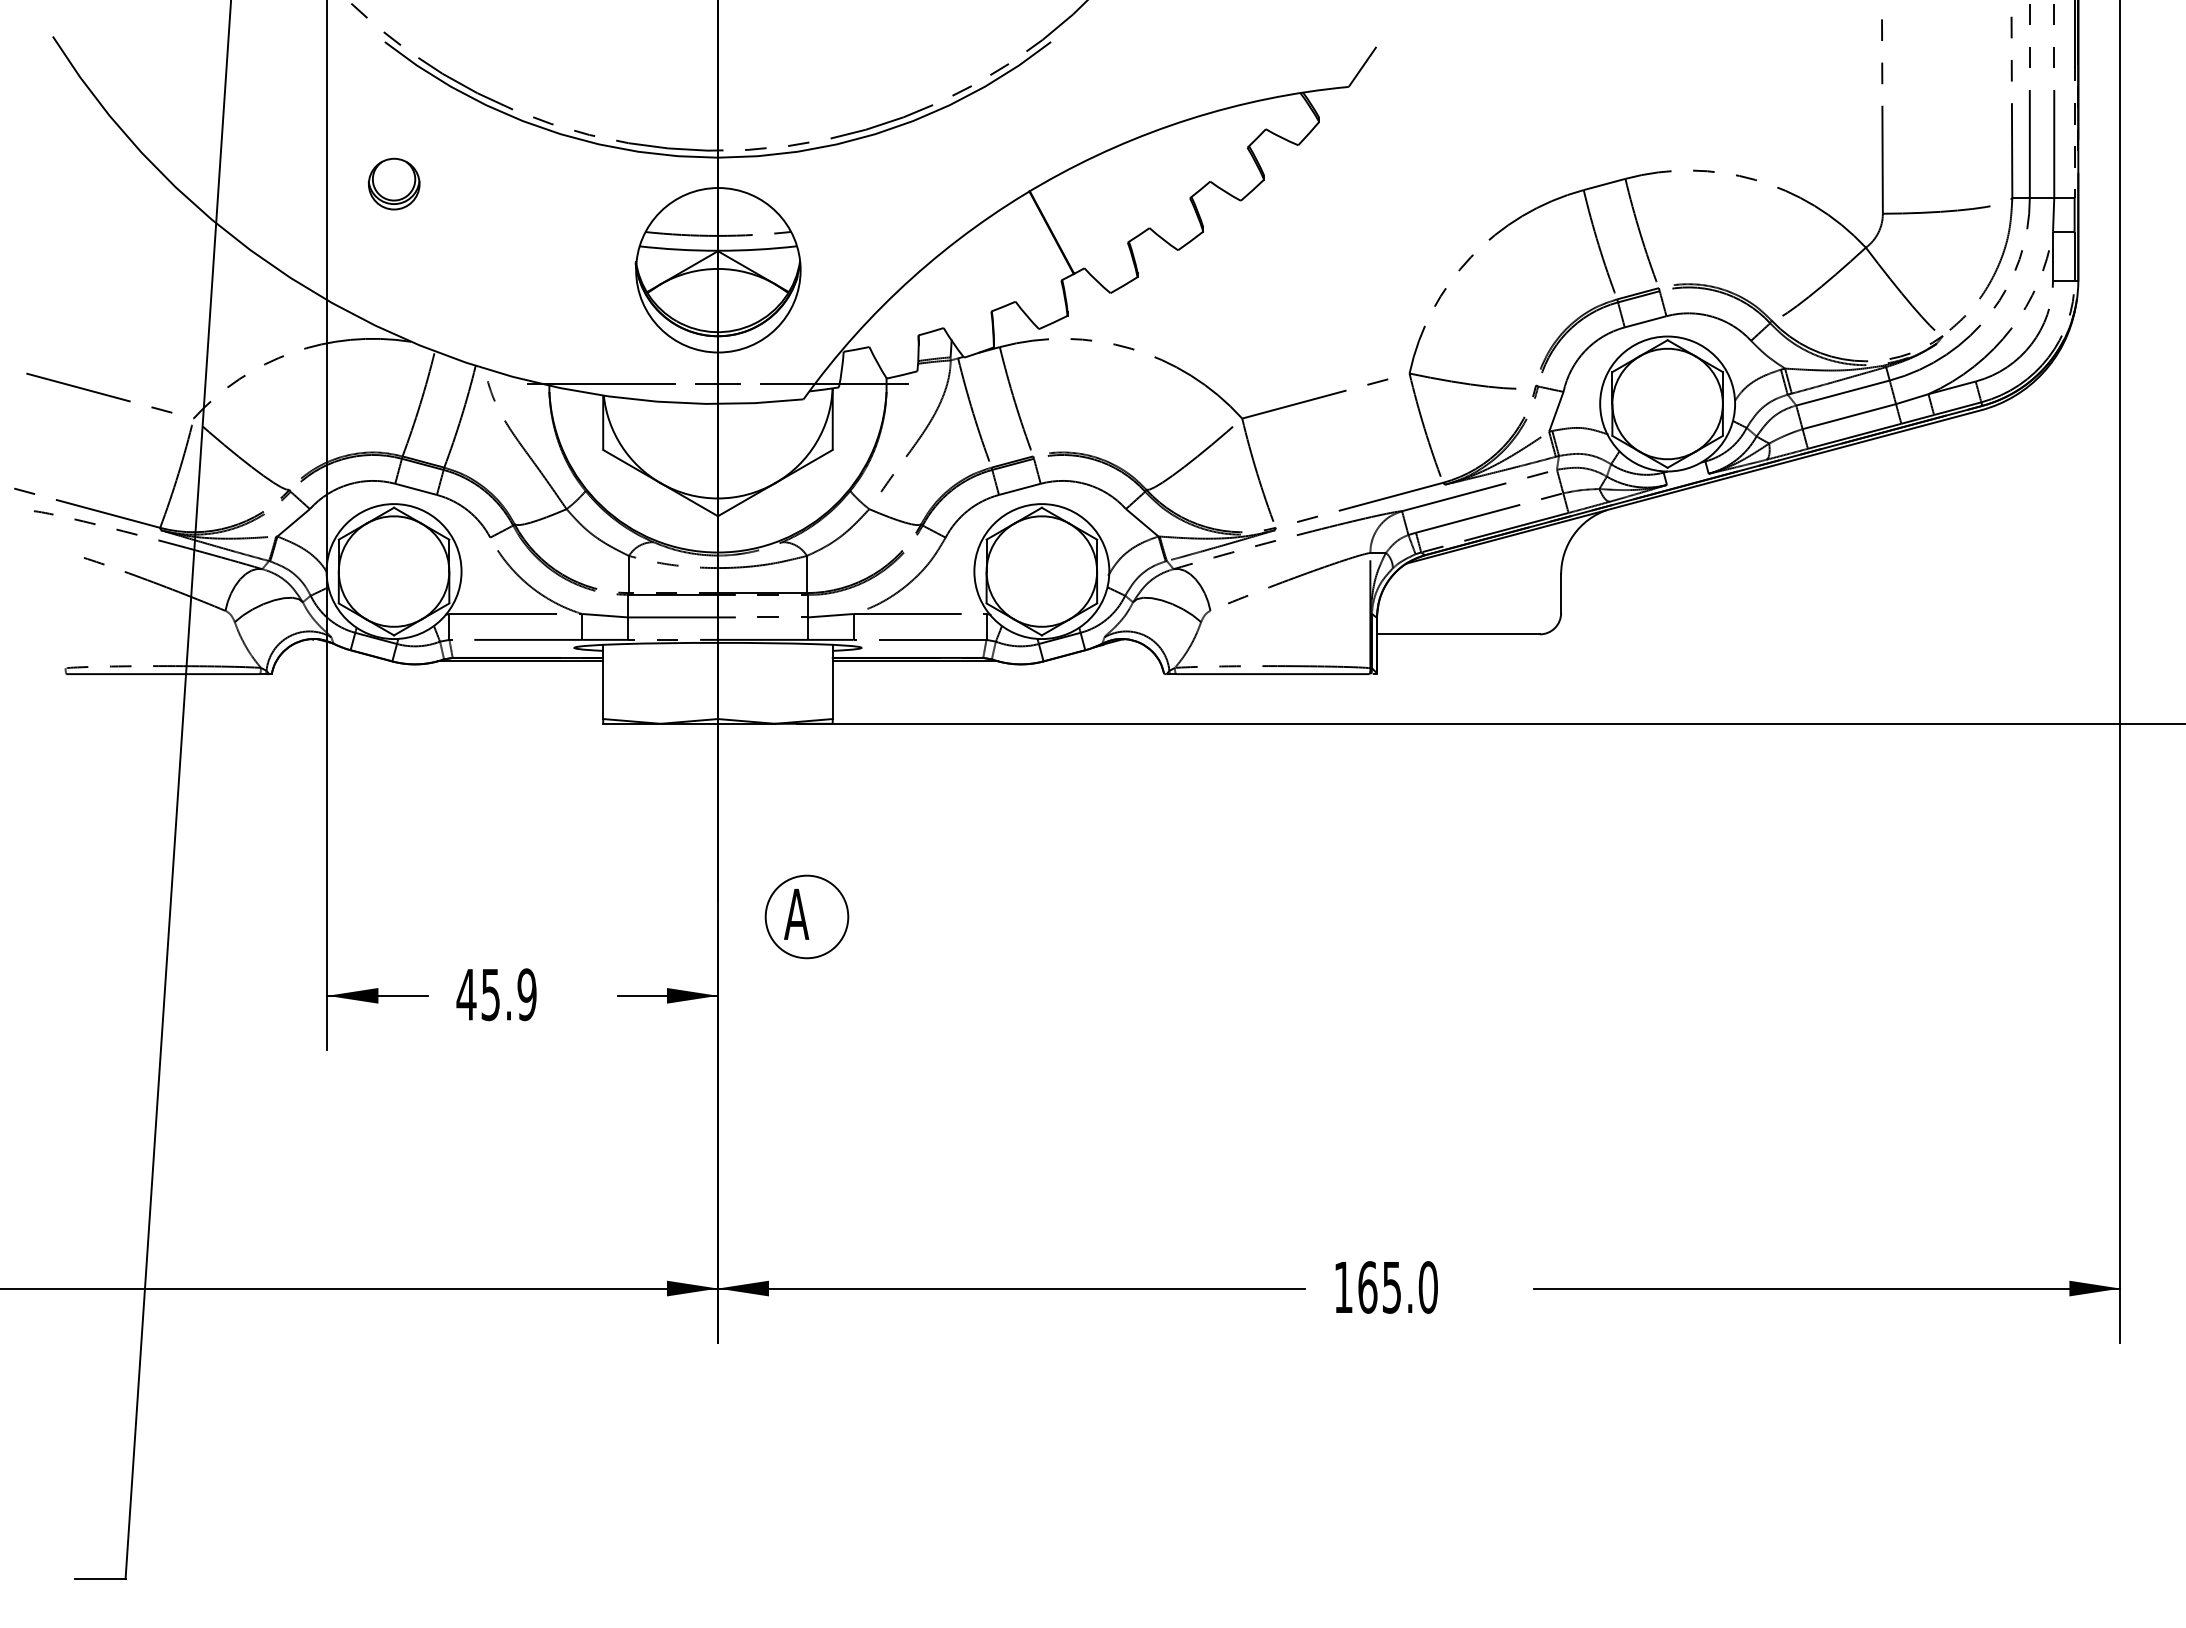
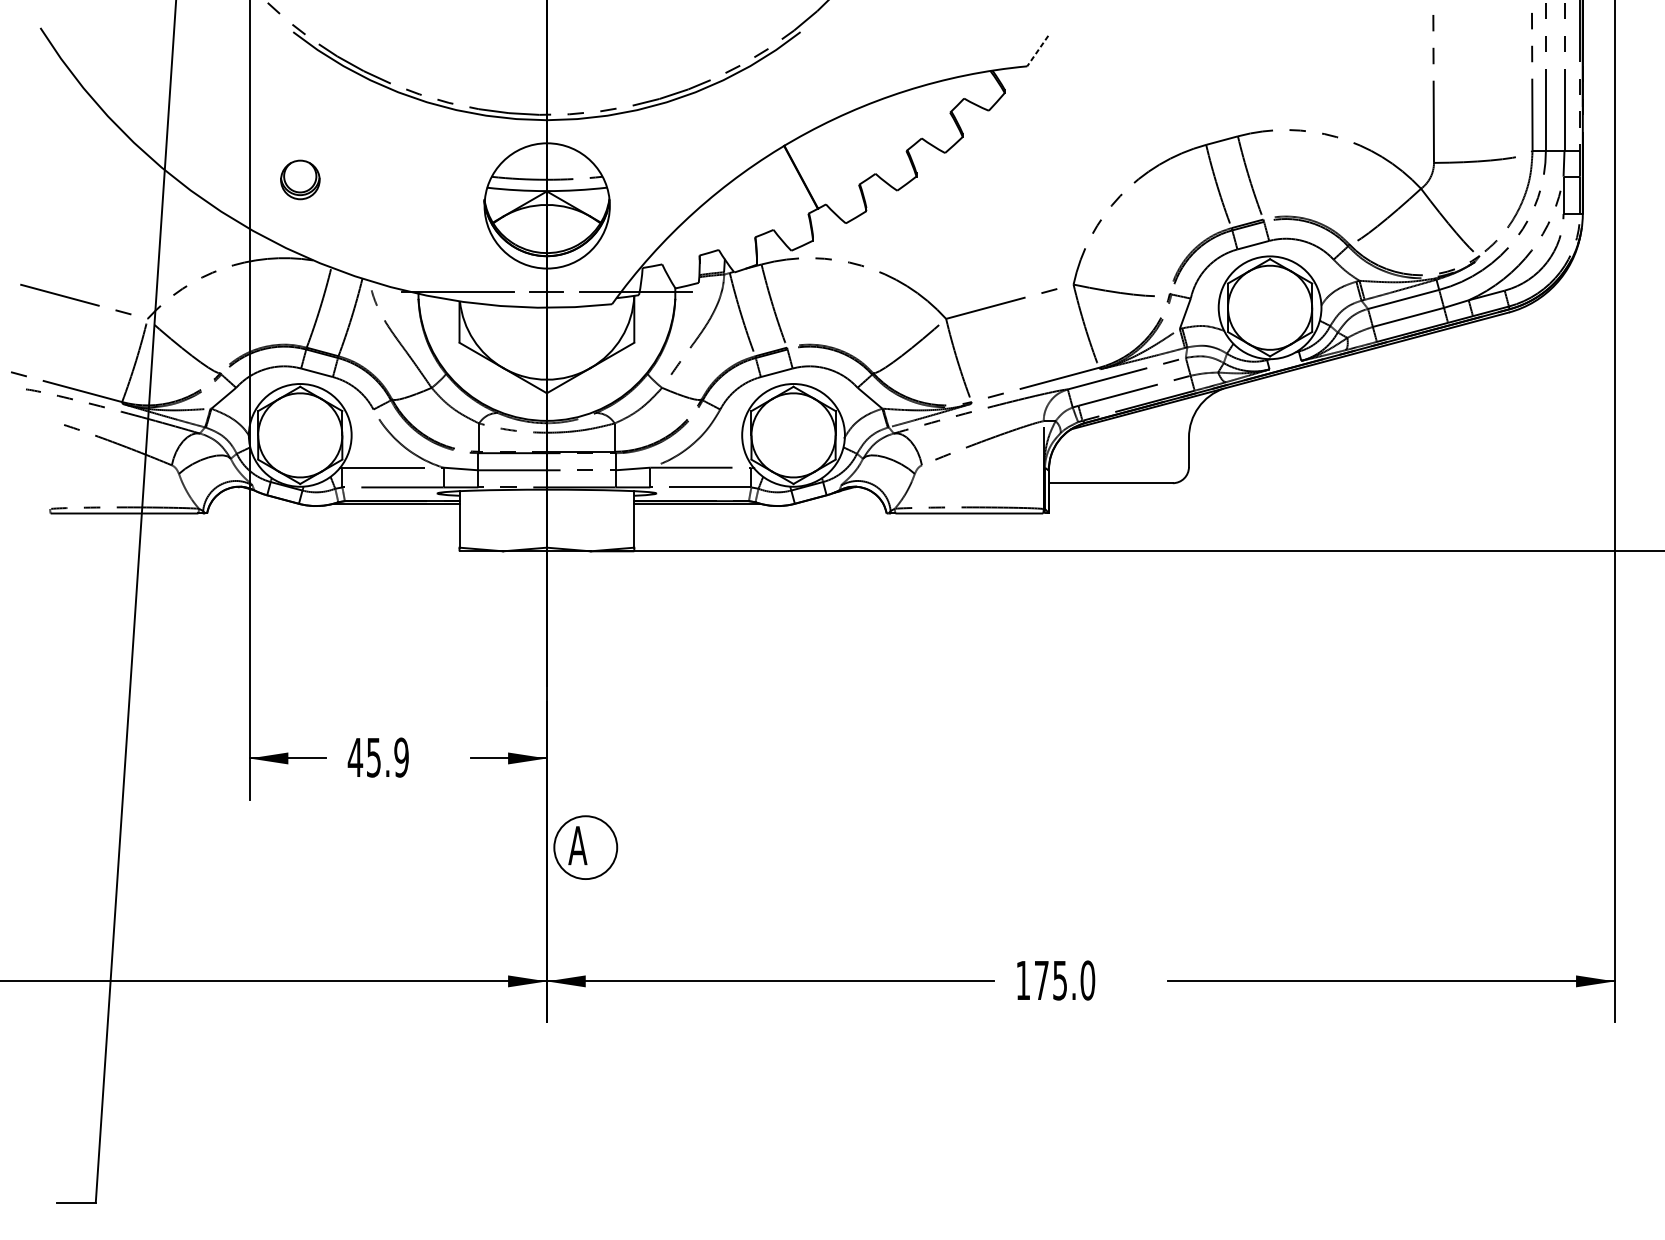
line: (1362, 67) -> (1037, 51), solid -> dashed
part: (393, 183) -> (299, 179), moved
part: (806, 916) -> (585, 847), moved
text: (1367, 1287) -> (1041, 980), 165.0 -> 175.0

